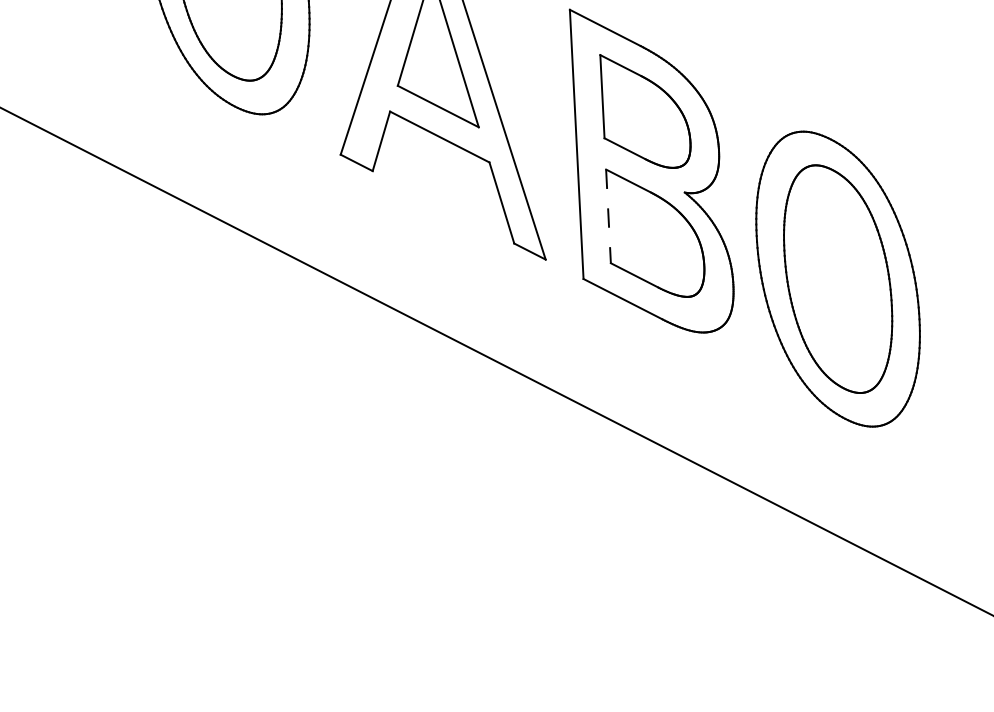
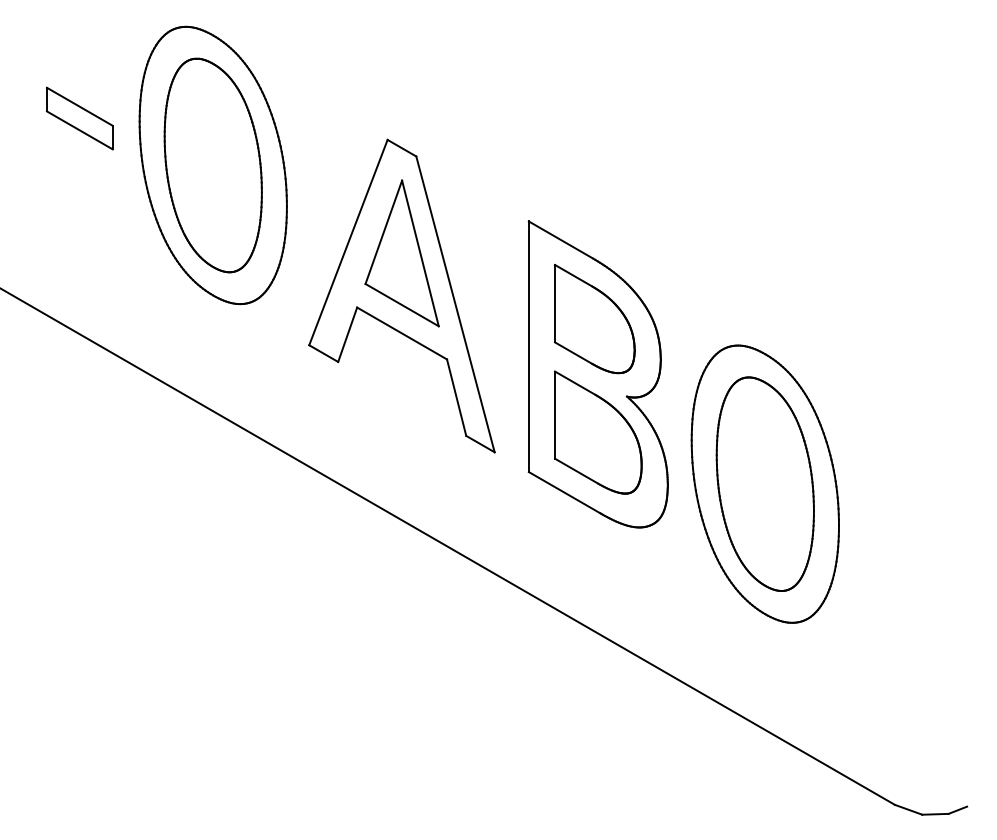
line: (609, 216) -> (555, 415), dashed -> solid

